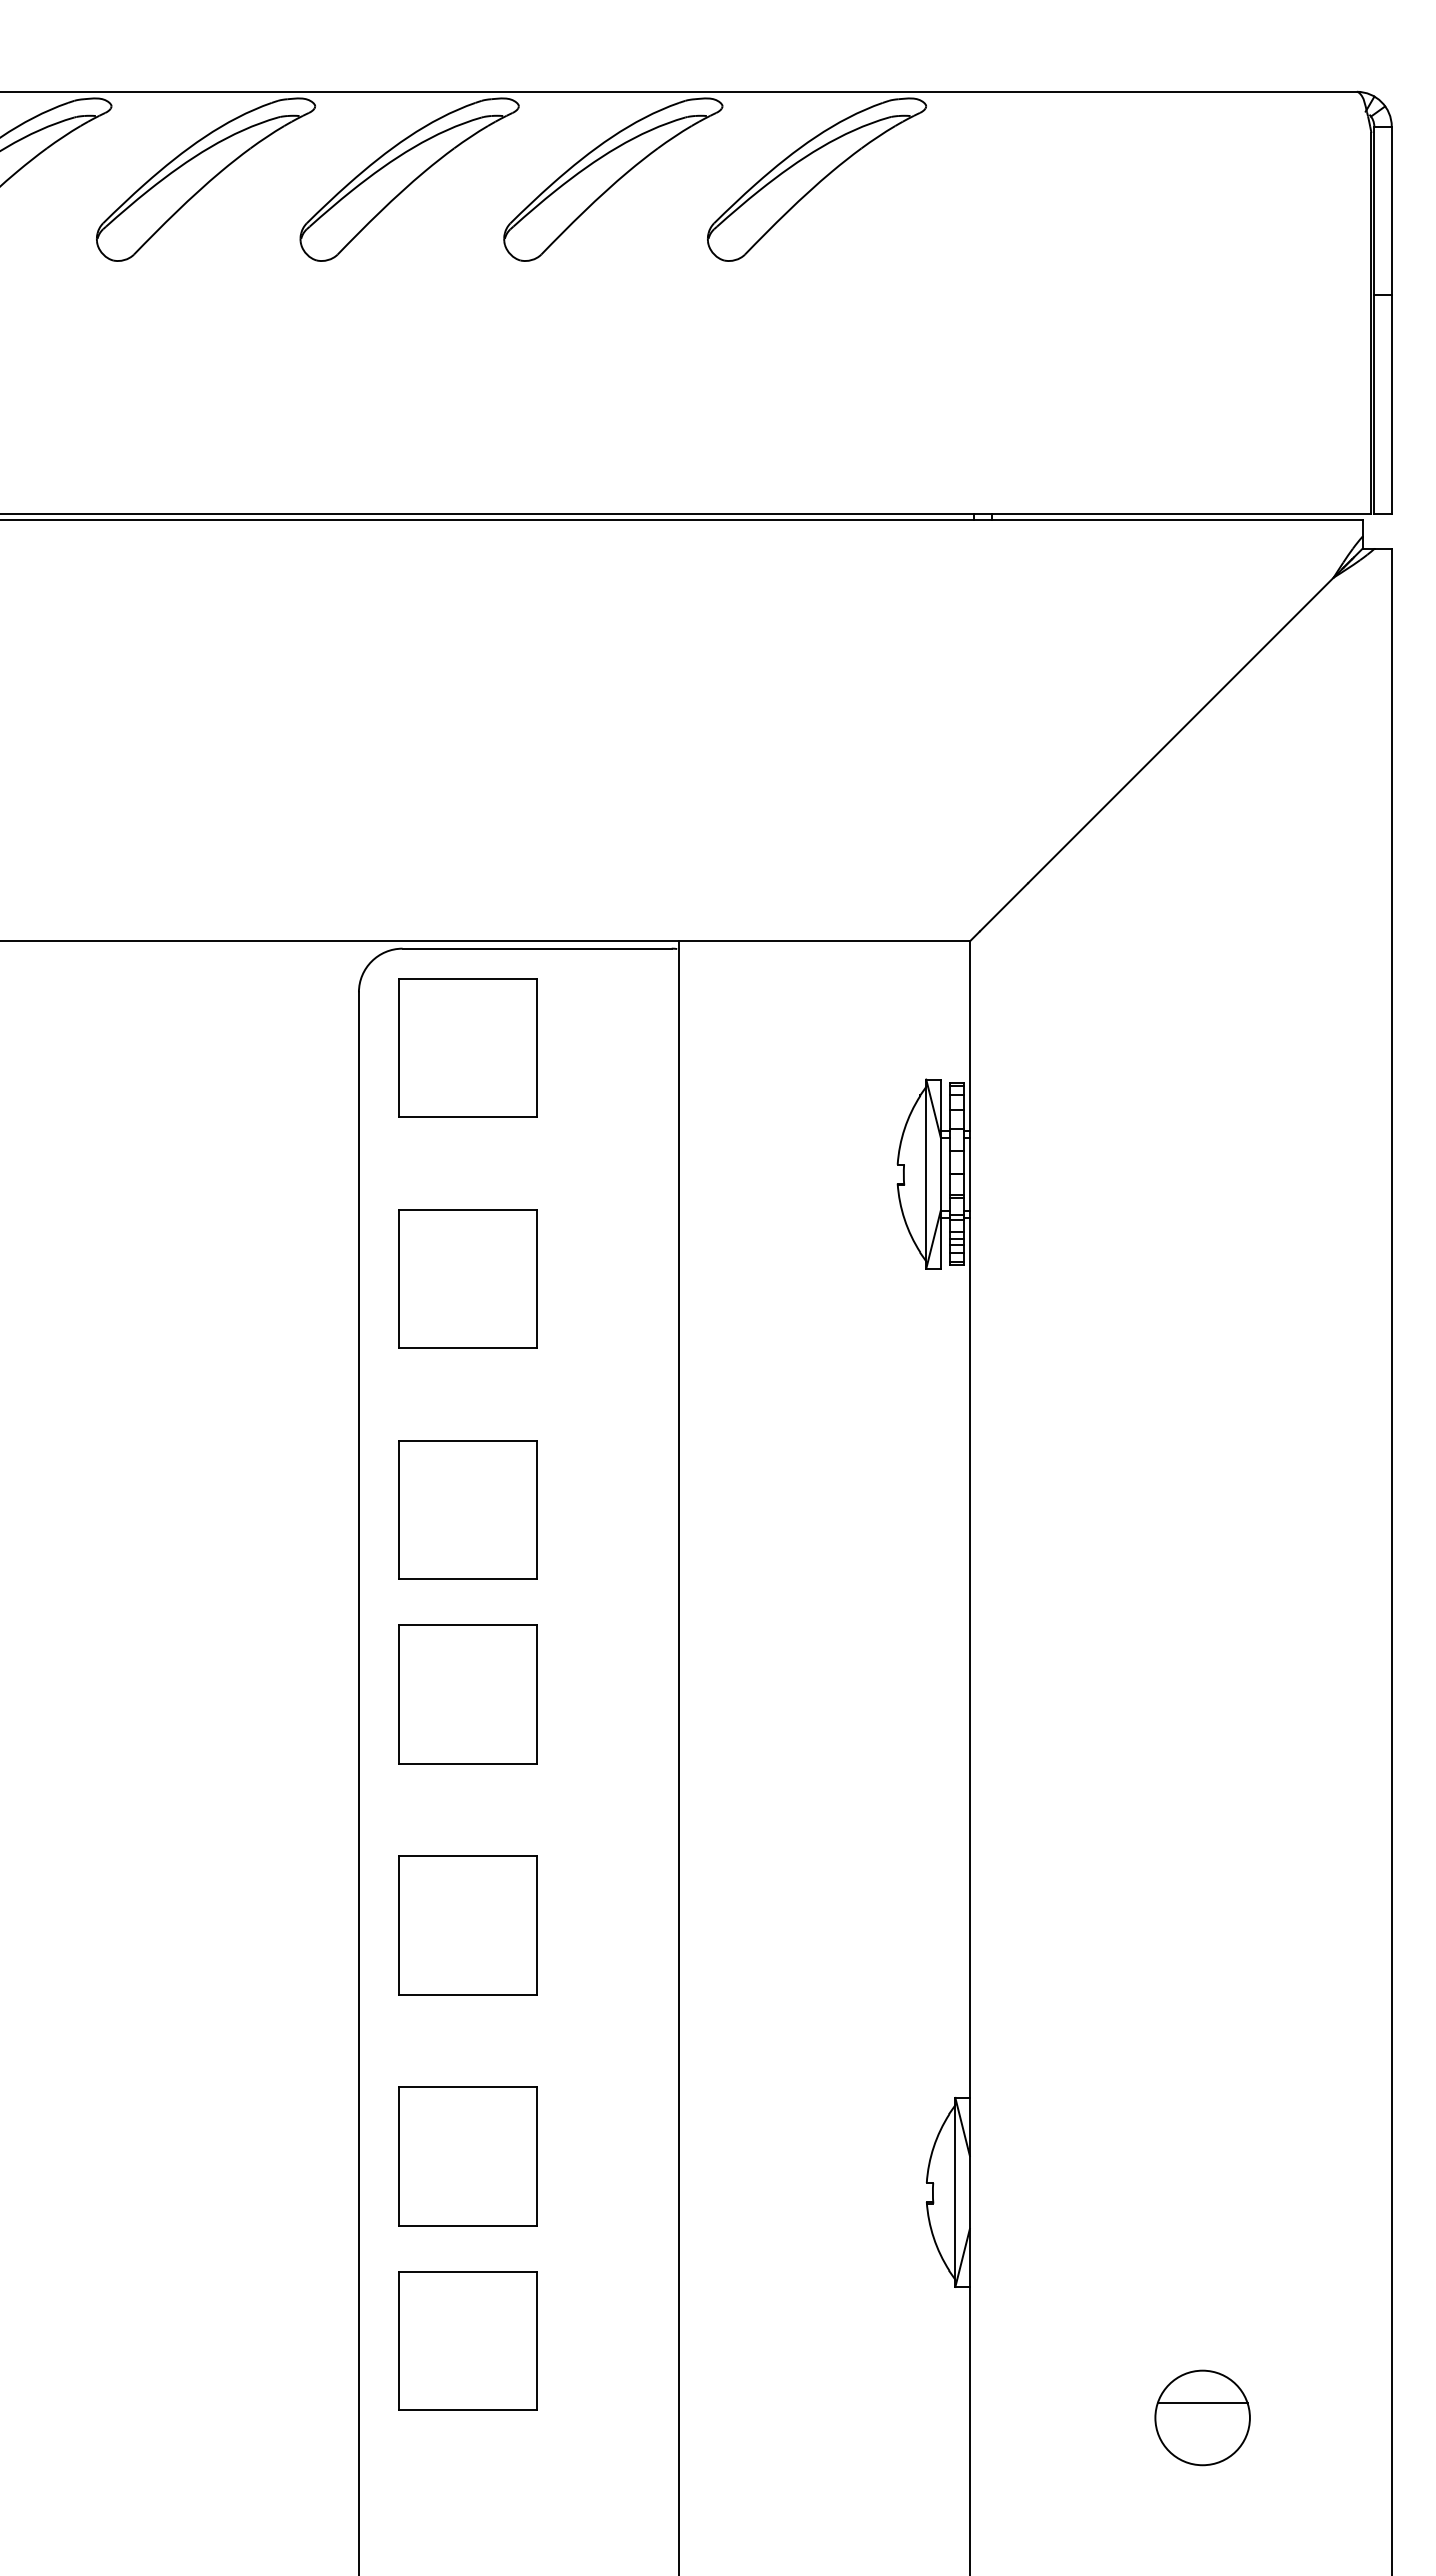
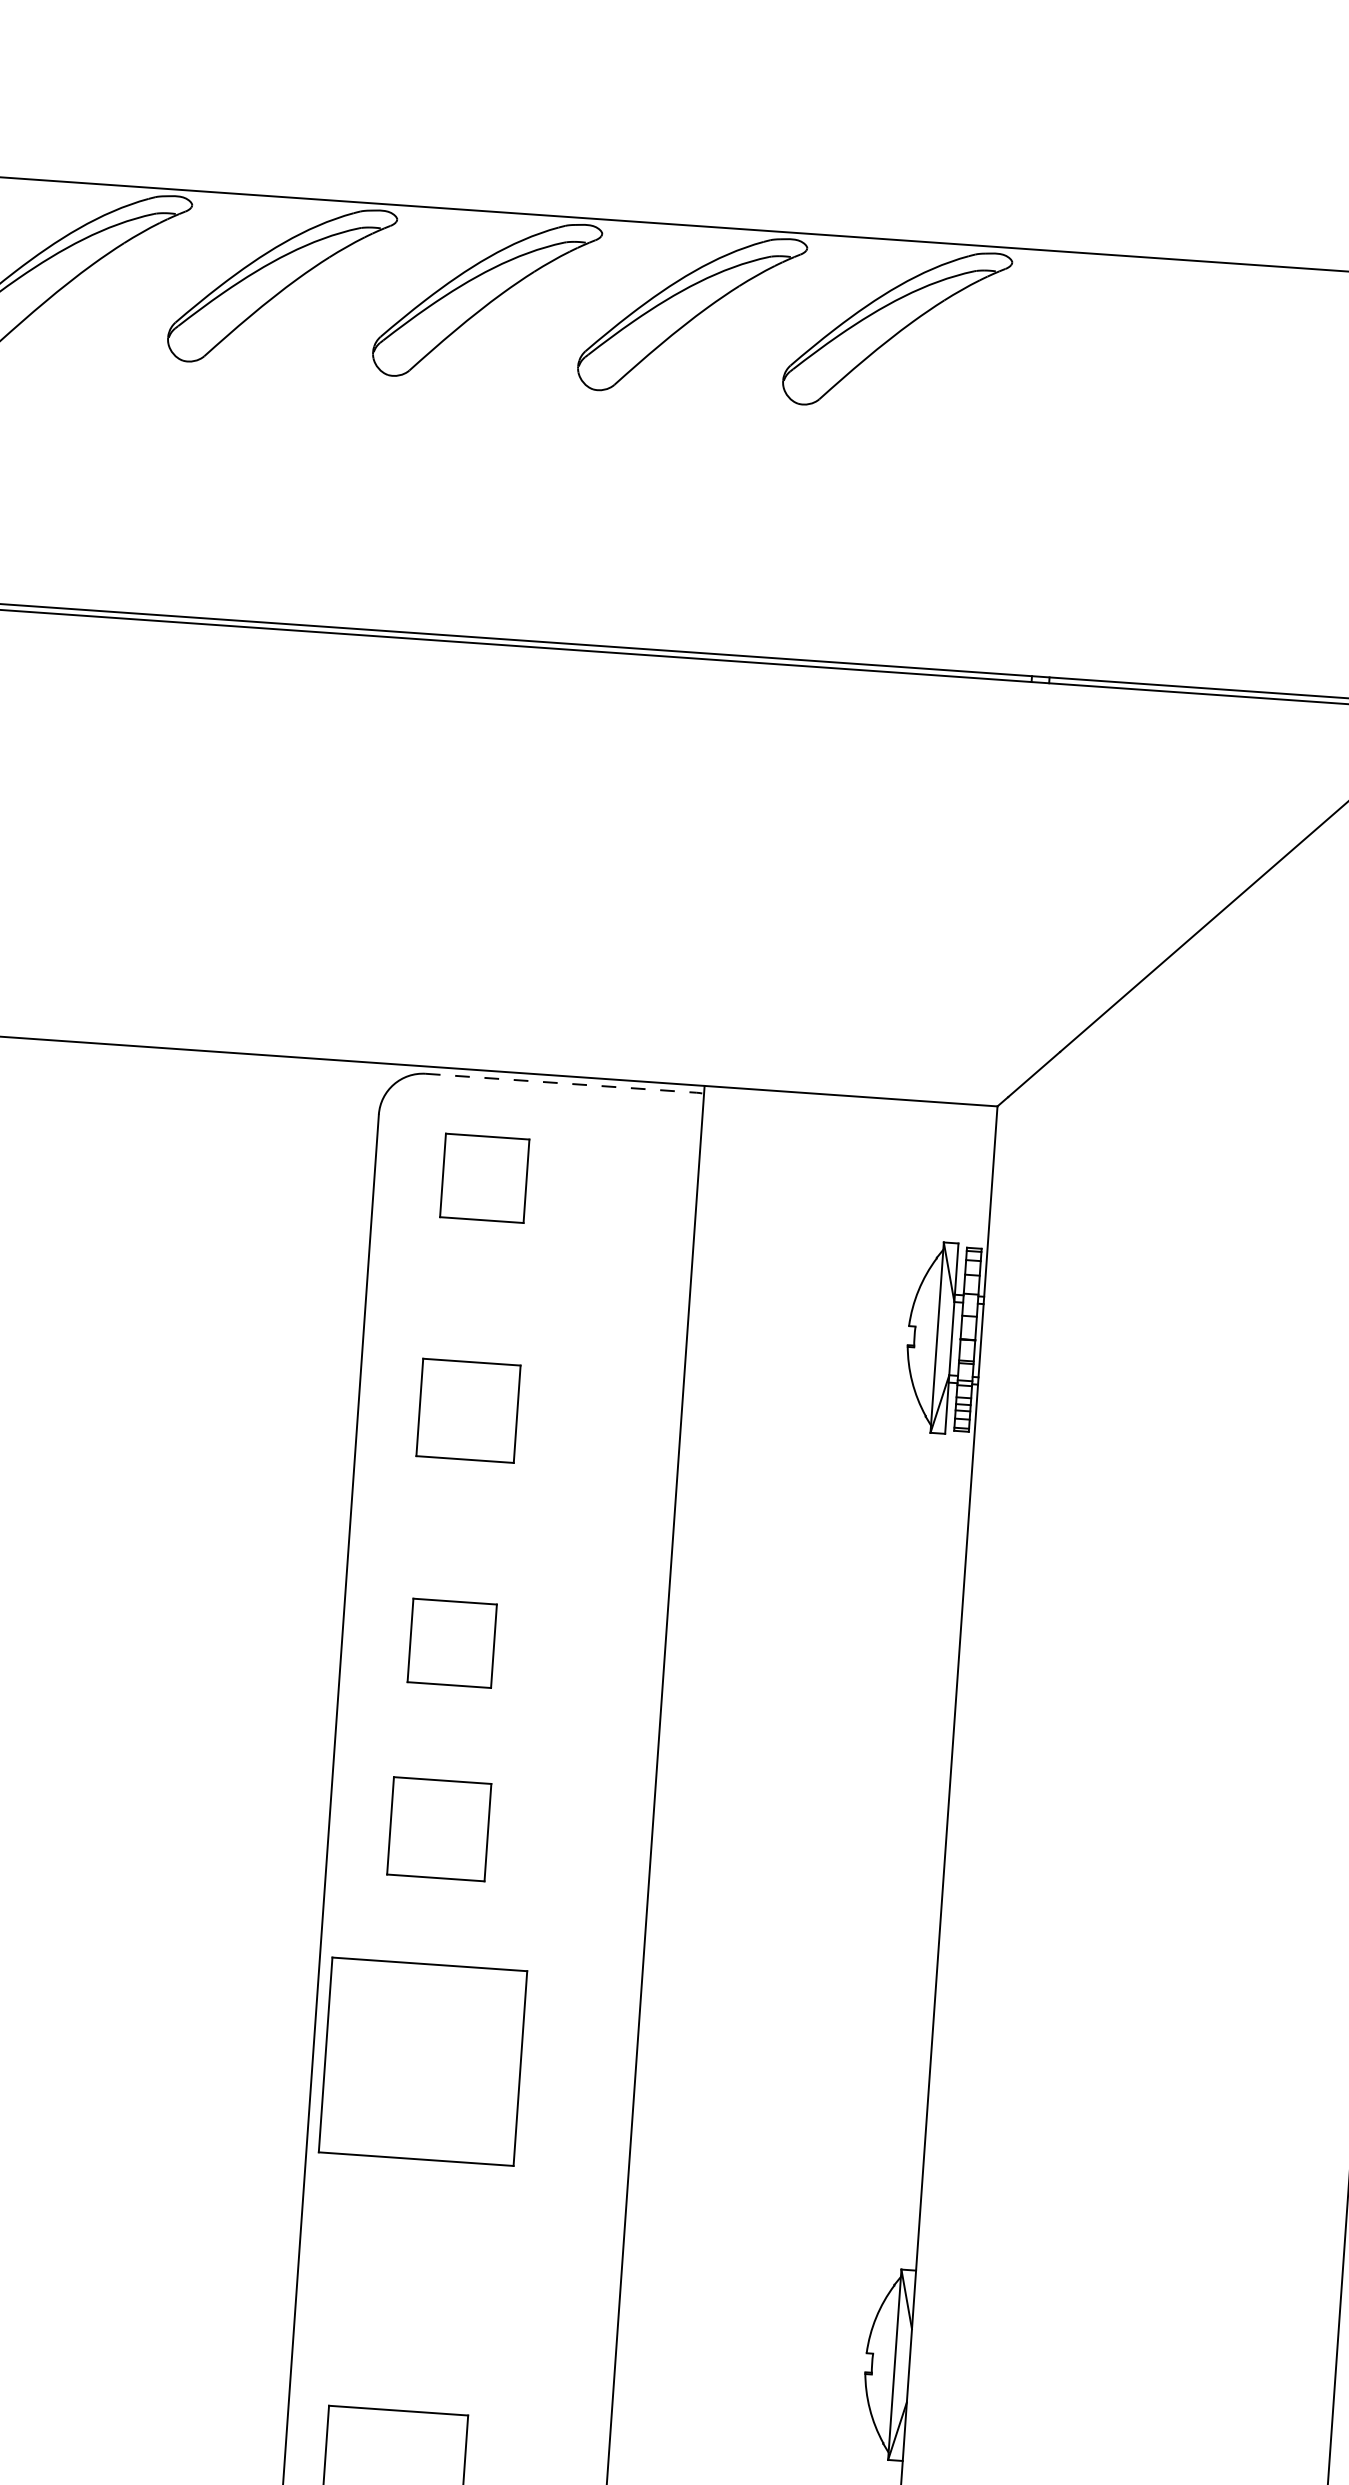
line: (537, 948) -> (561, 1083), solid -> dashed
part: (467, 1047) -> (484, 1177), size x0.6
part: (467, 1278) -> (468, 1410), size x0.7
part: (467, 1509) -> (451, 1642), size x0.6
part: (467, 1694) -> (438, 1829), size x0.7
part: (467, 1925) -> (422, 2061), size x1.4
part: (467, 2156) -> (406, 2294), removed

